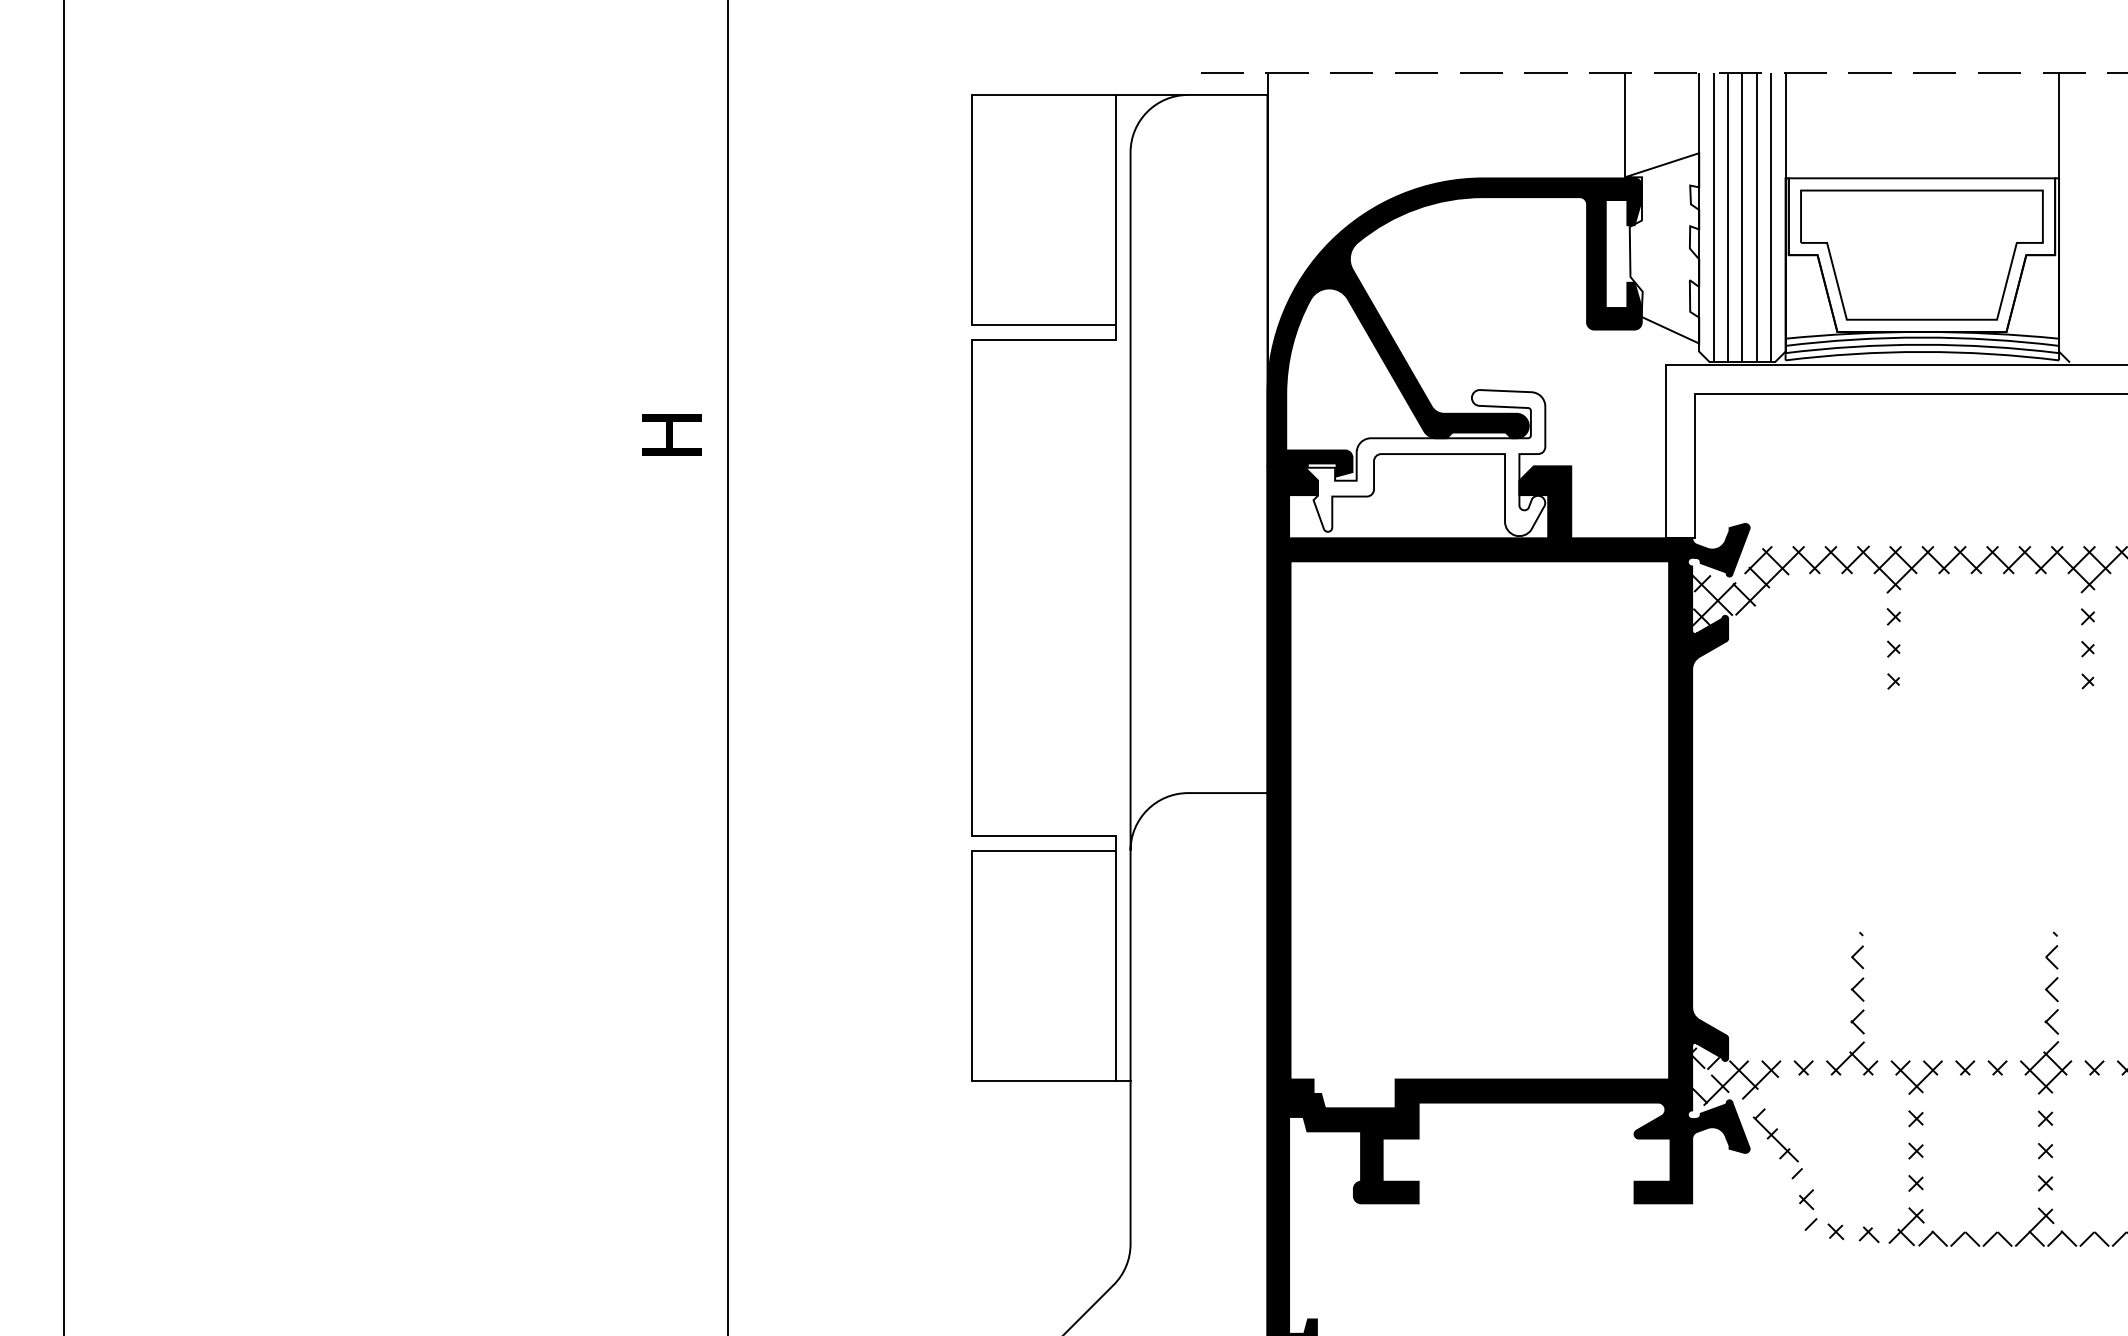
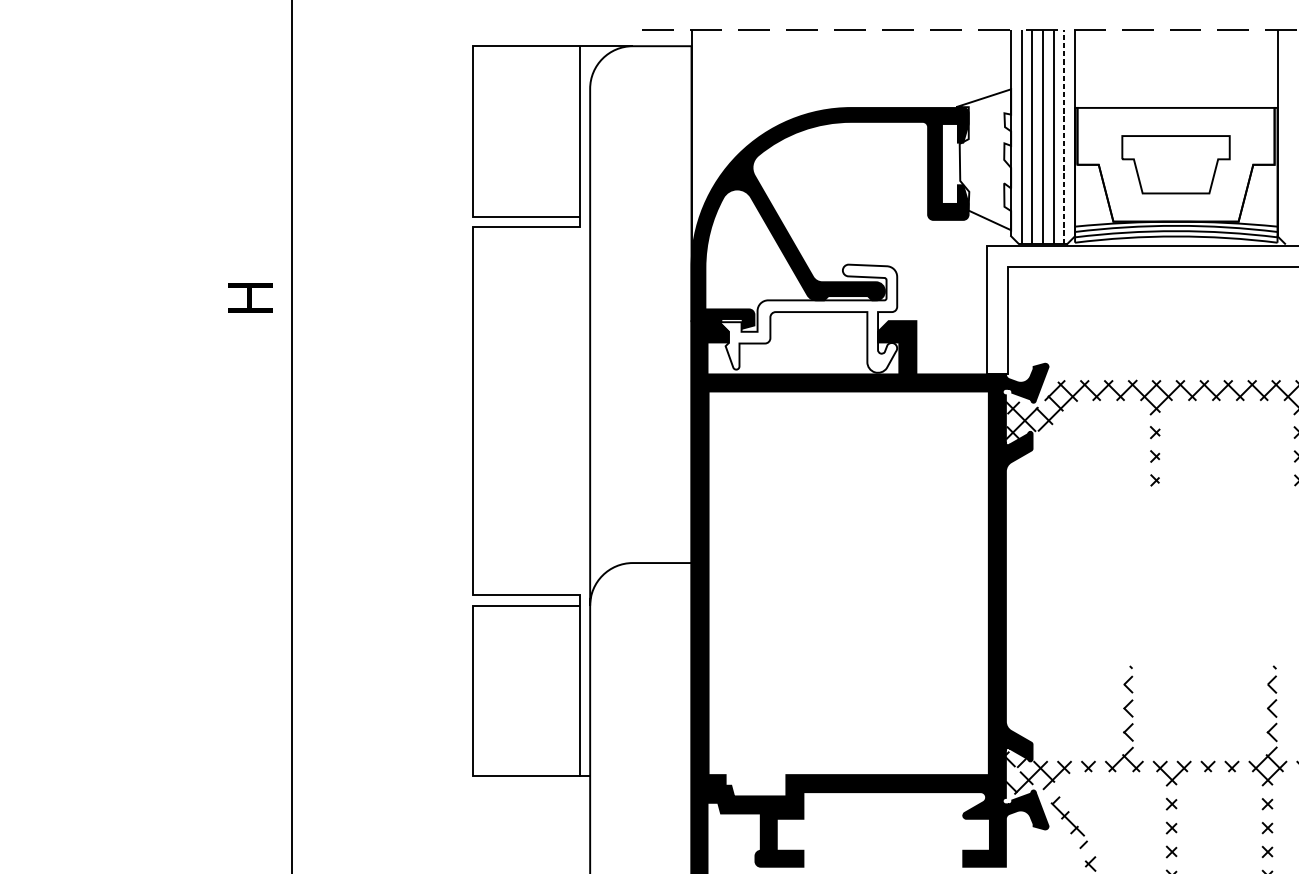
line: (1625, 124) -> (956, 68), removed
line: (1771, 216) -> (1064, 136), solid -> dashed
part: (1921, 254) -> (1175, 164), size x0.6

